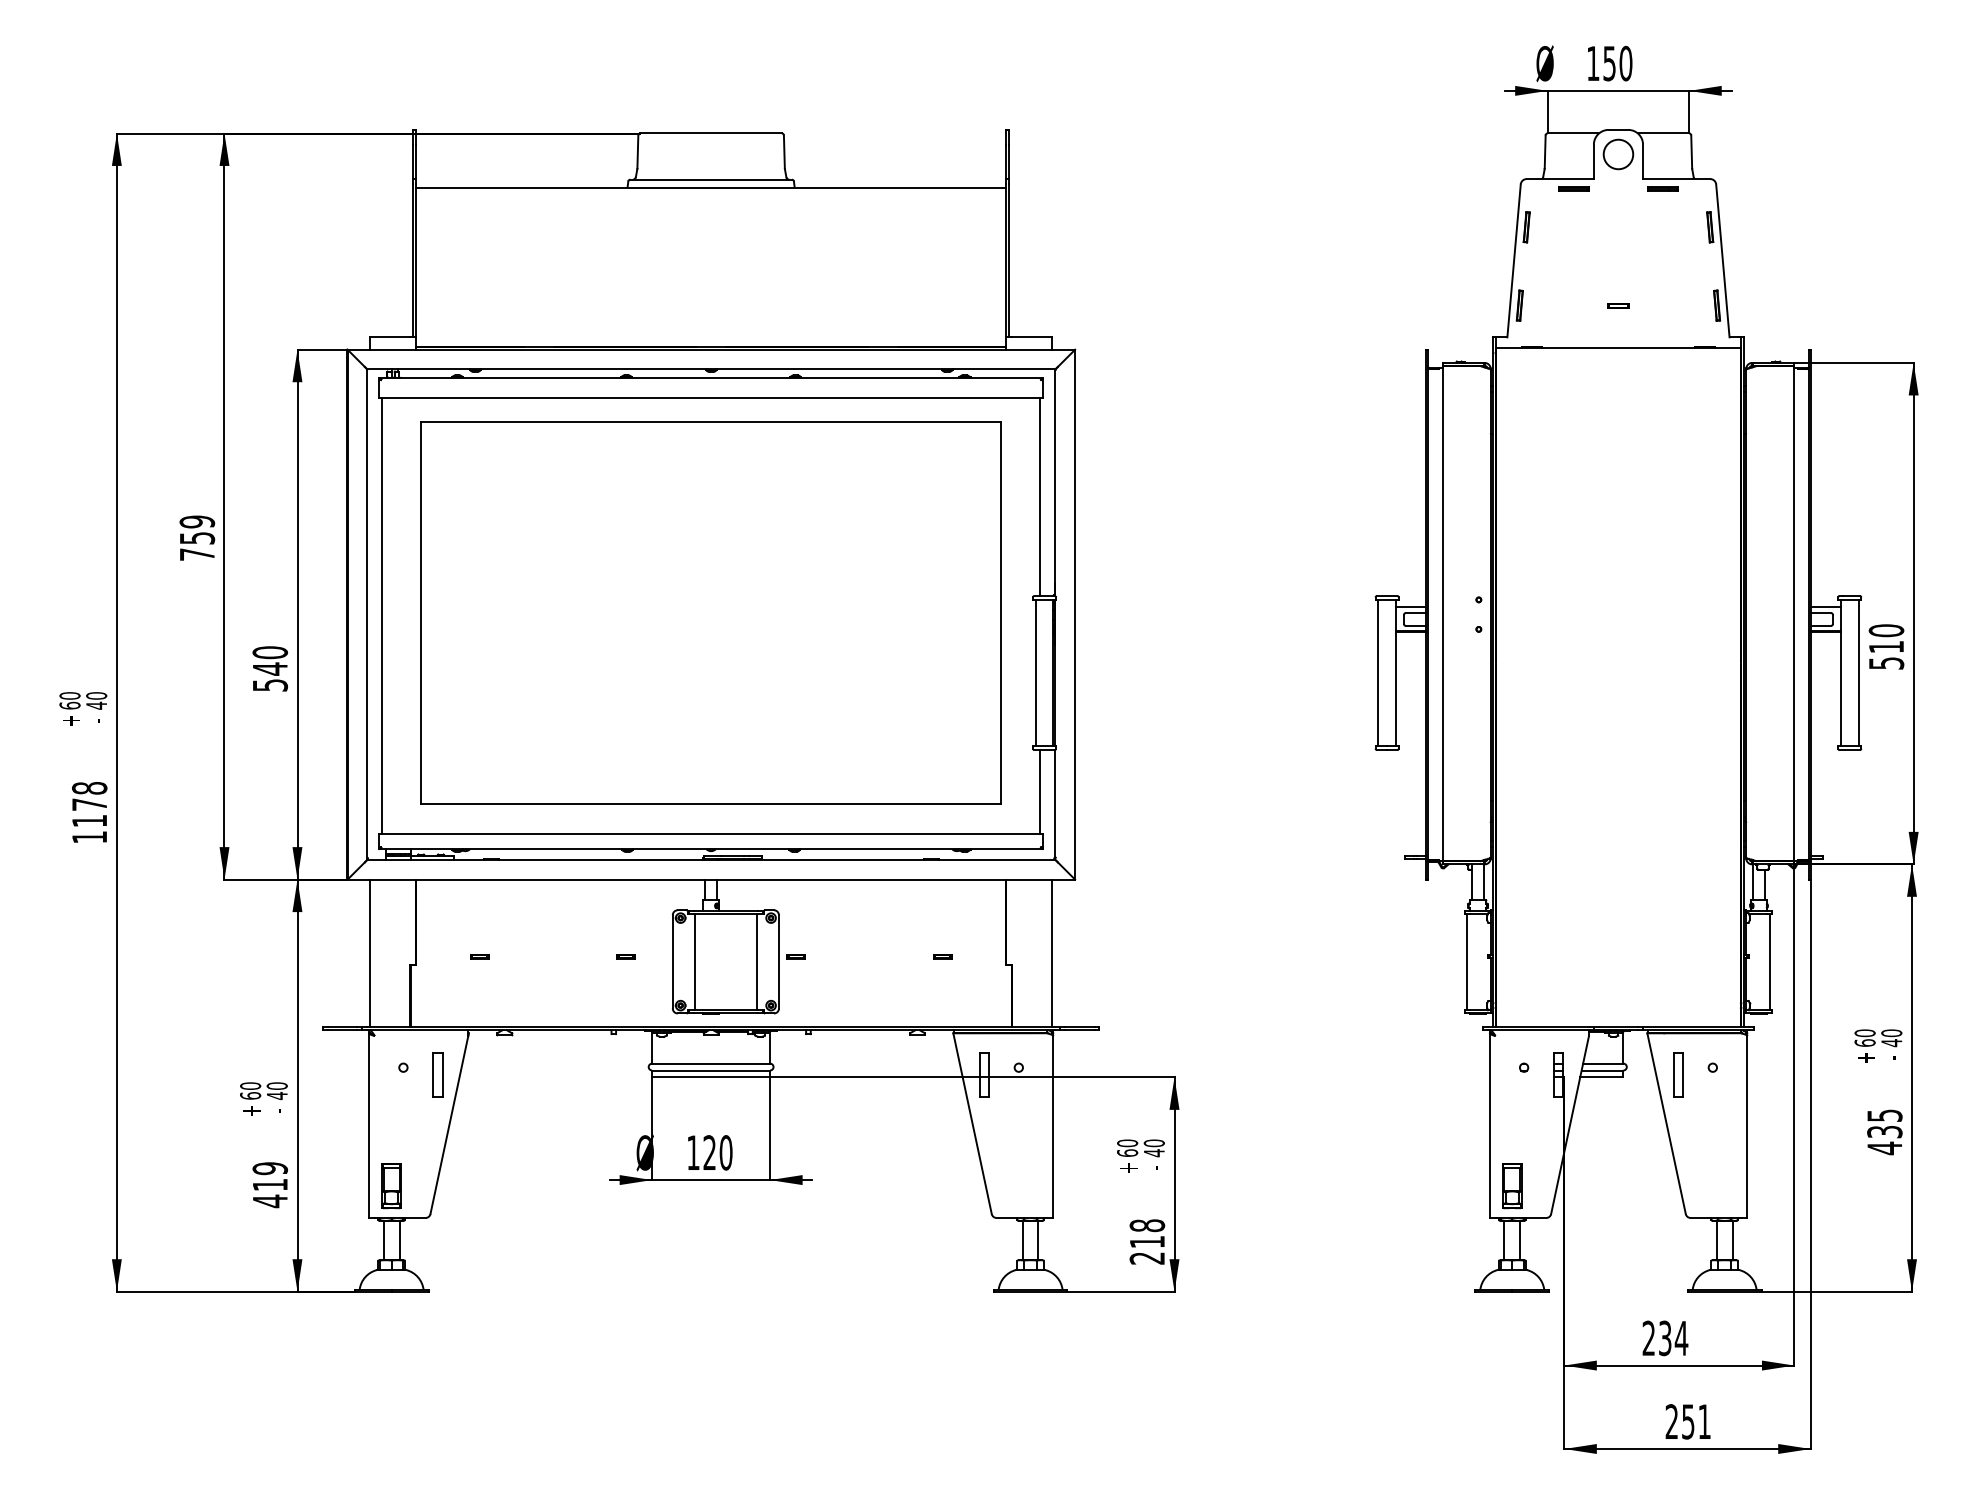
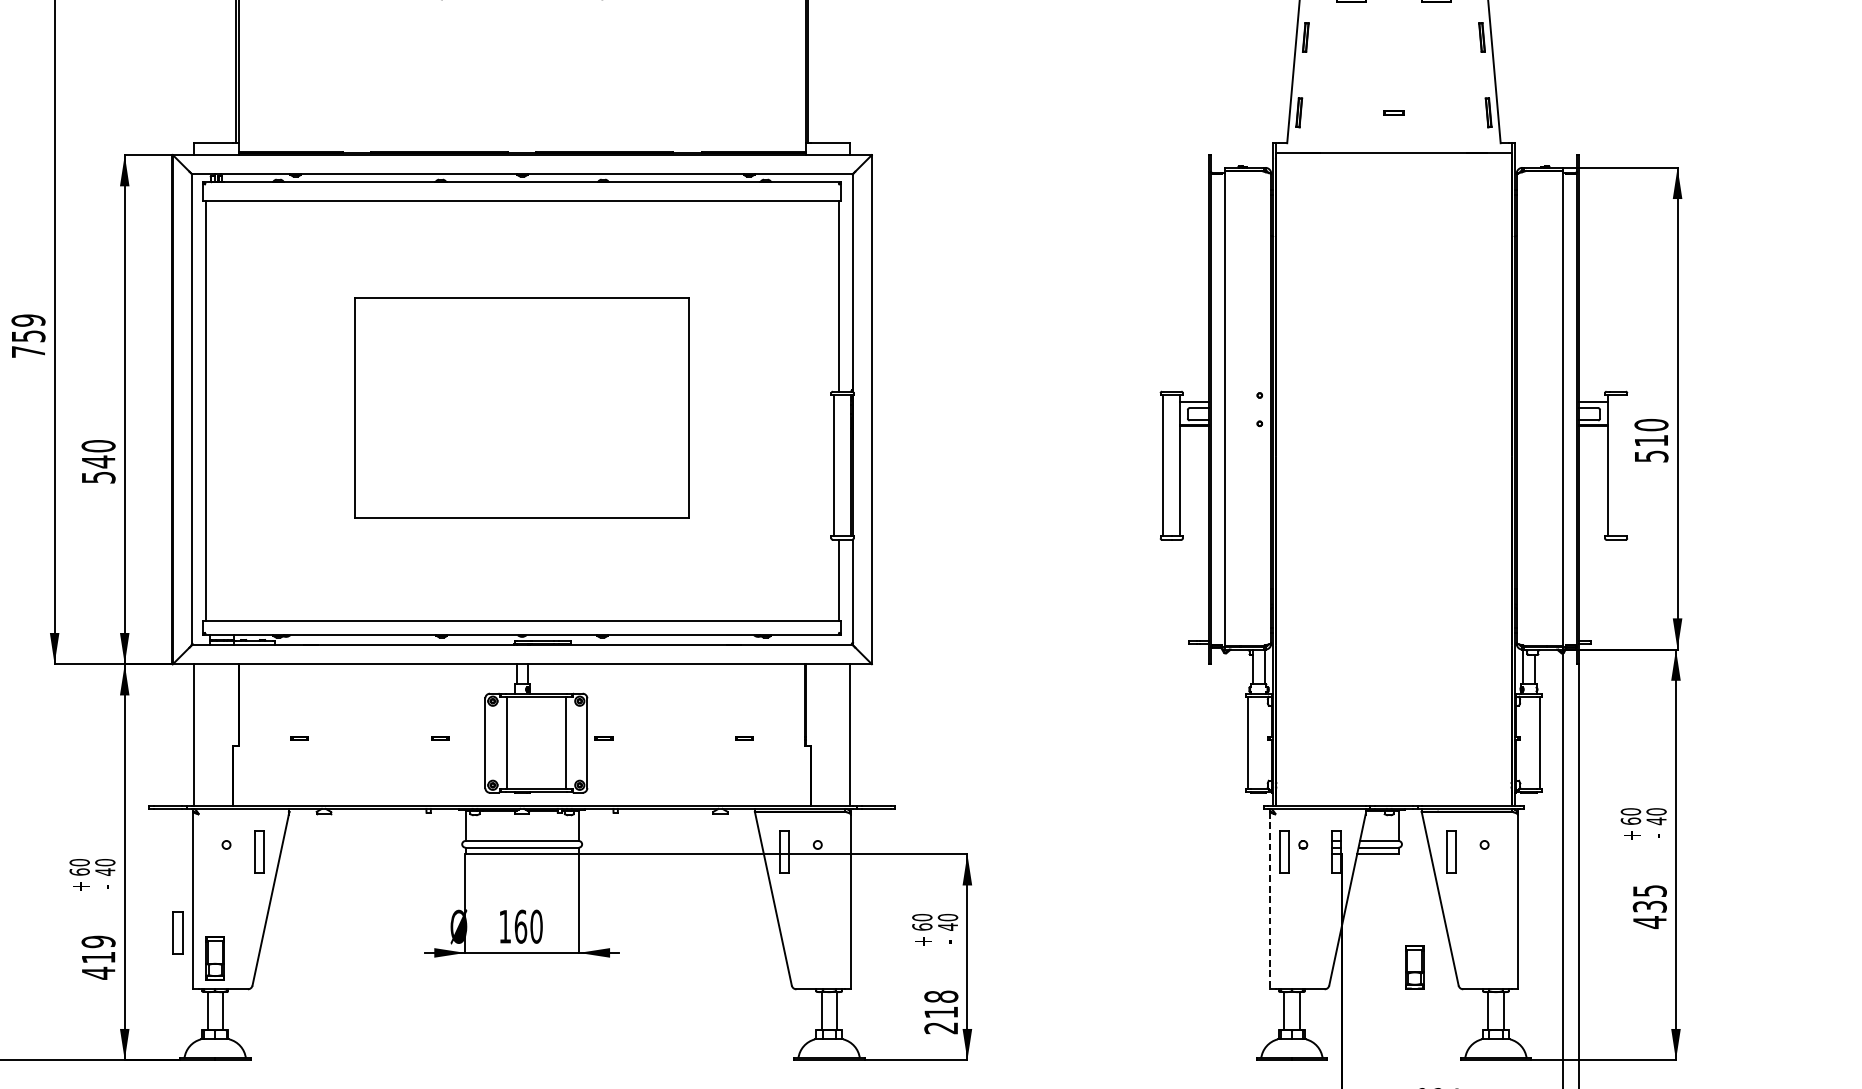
part: (710, 612) -> (521, 407), size x0.6
line: (1858, 672) -> (1624, 465), removed
part: (1504, 1074) -> (1284, 851), added
line: (1489, 1126) -> (1270, 901), solid -> dashed
text: (709, 1152) -> (520, 926), 120 -> 160
part: (352, 1158) -> (177, 932), added
part: (1512, 1186) -> (1415, 967), moved

